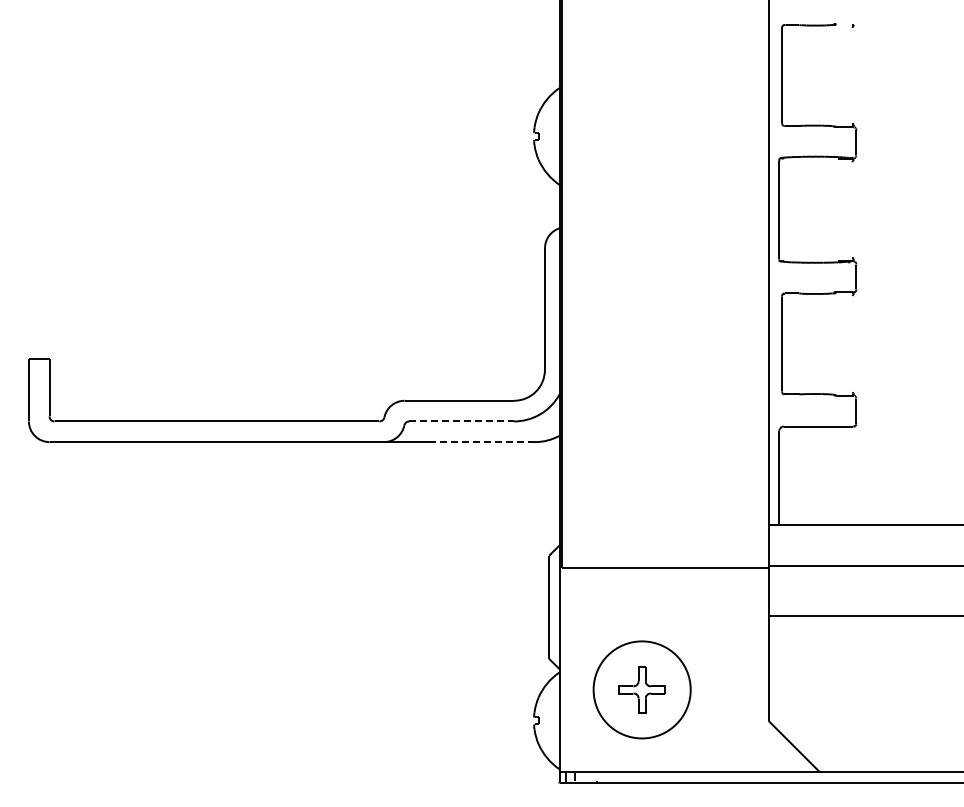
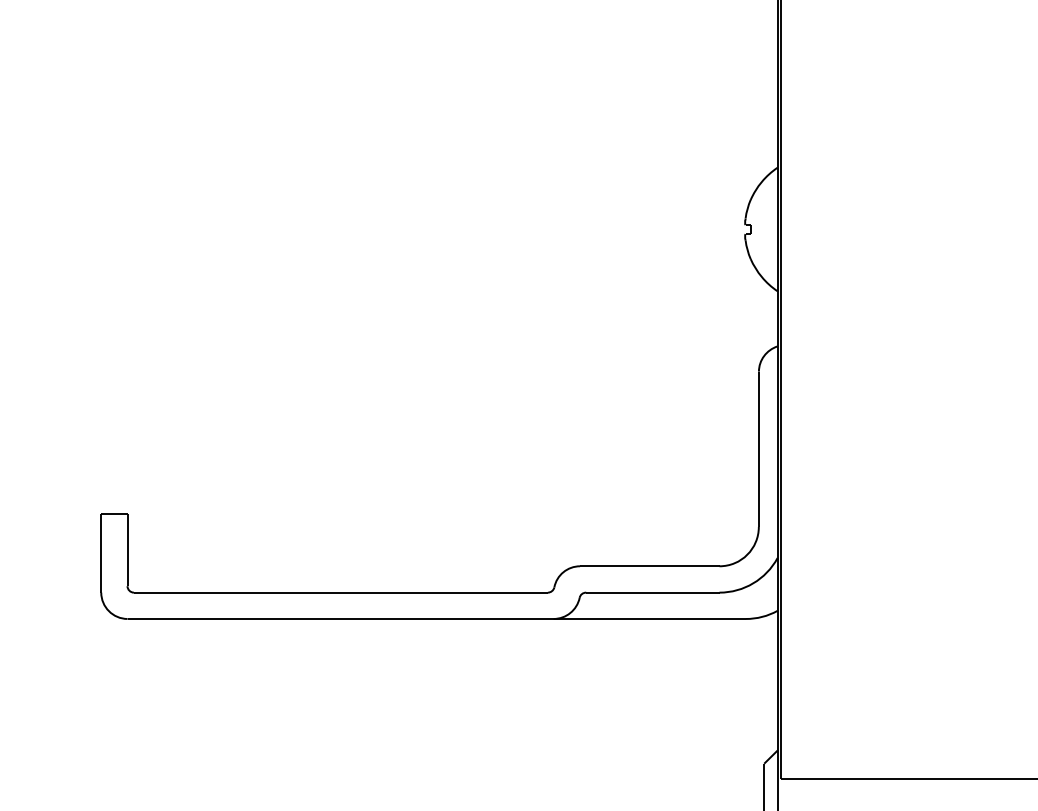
line: (462, 421) -> (653, 592), dashed -> solid
line: (485, 442) -> (683, 619), dashed -> solid

